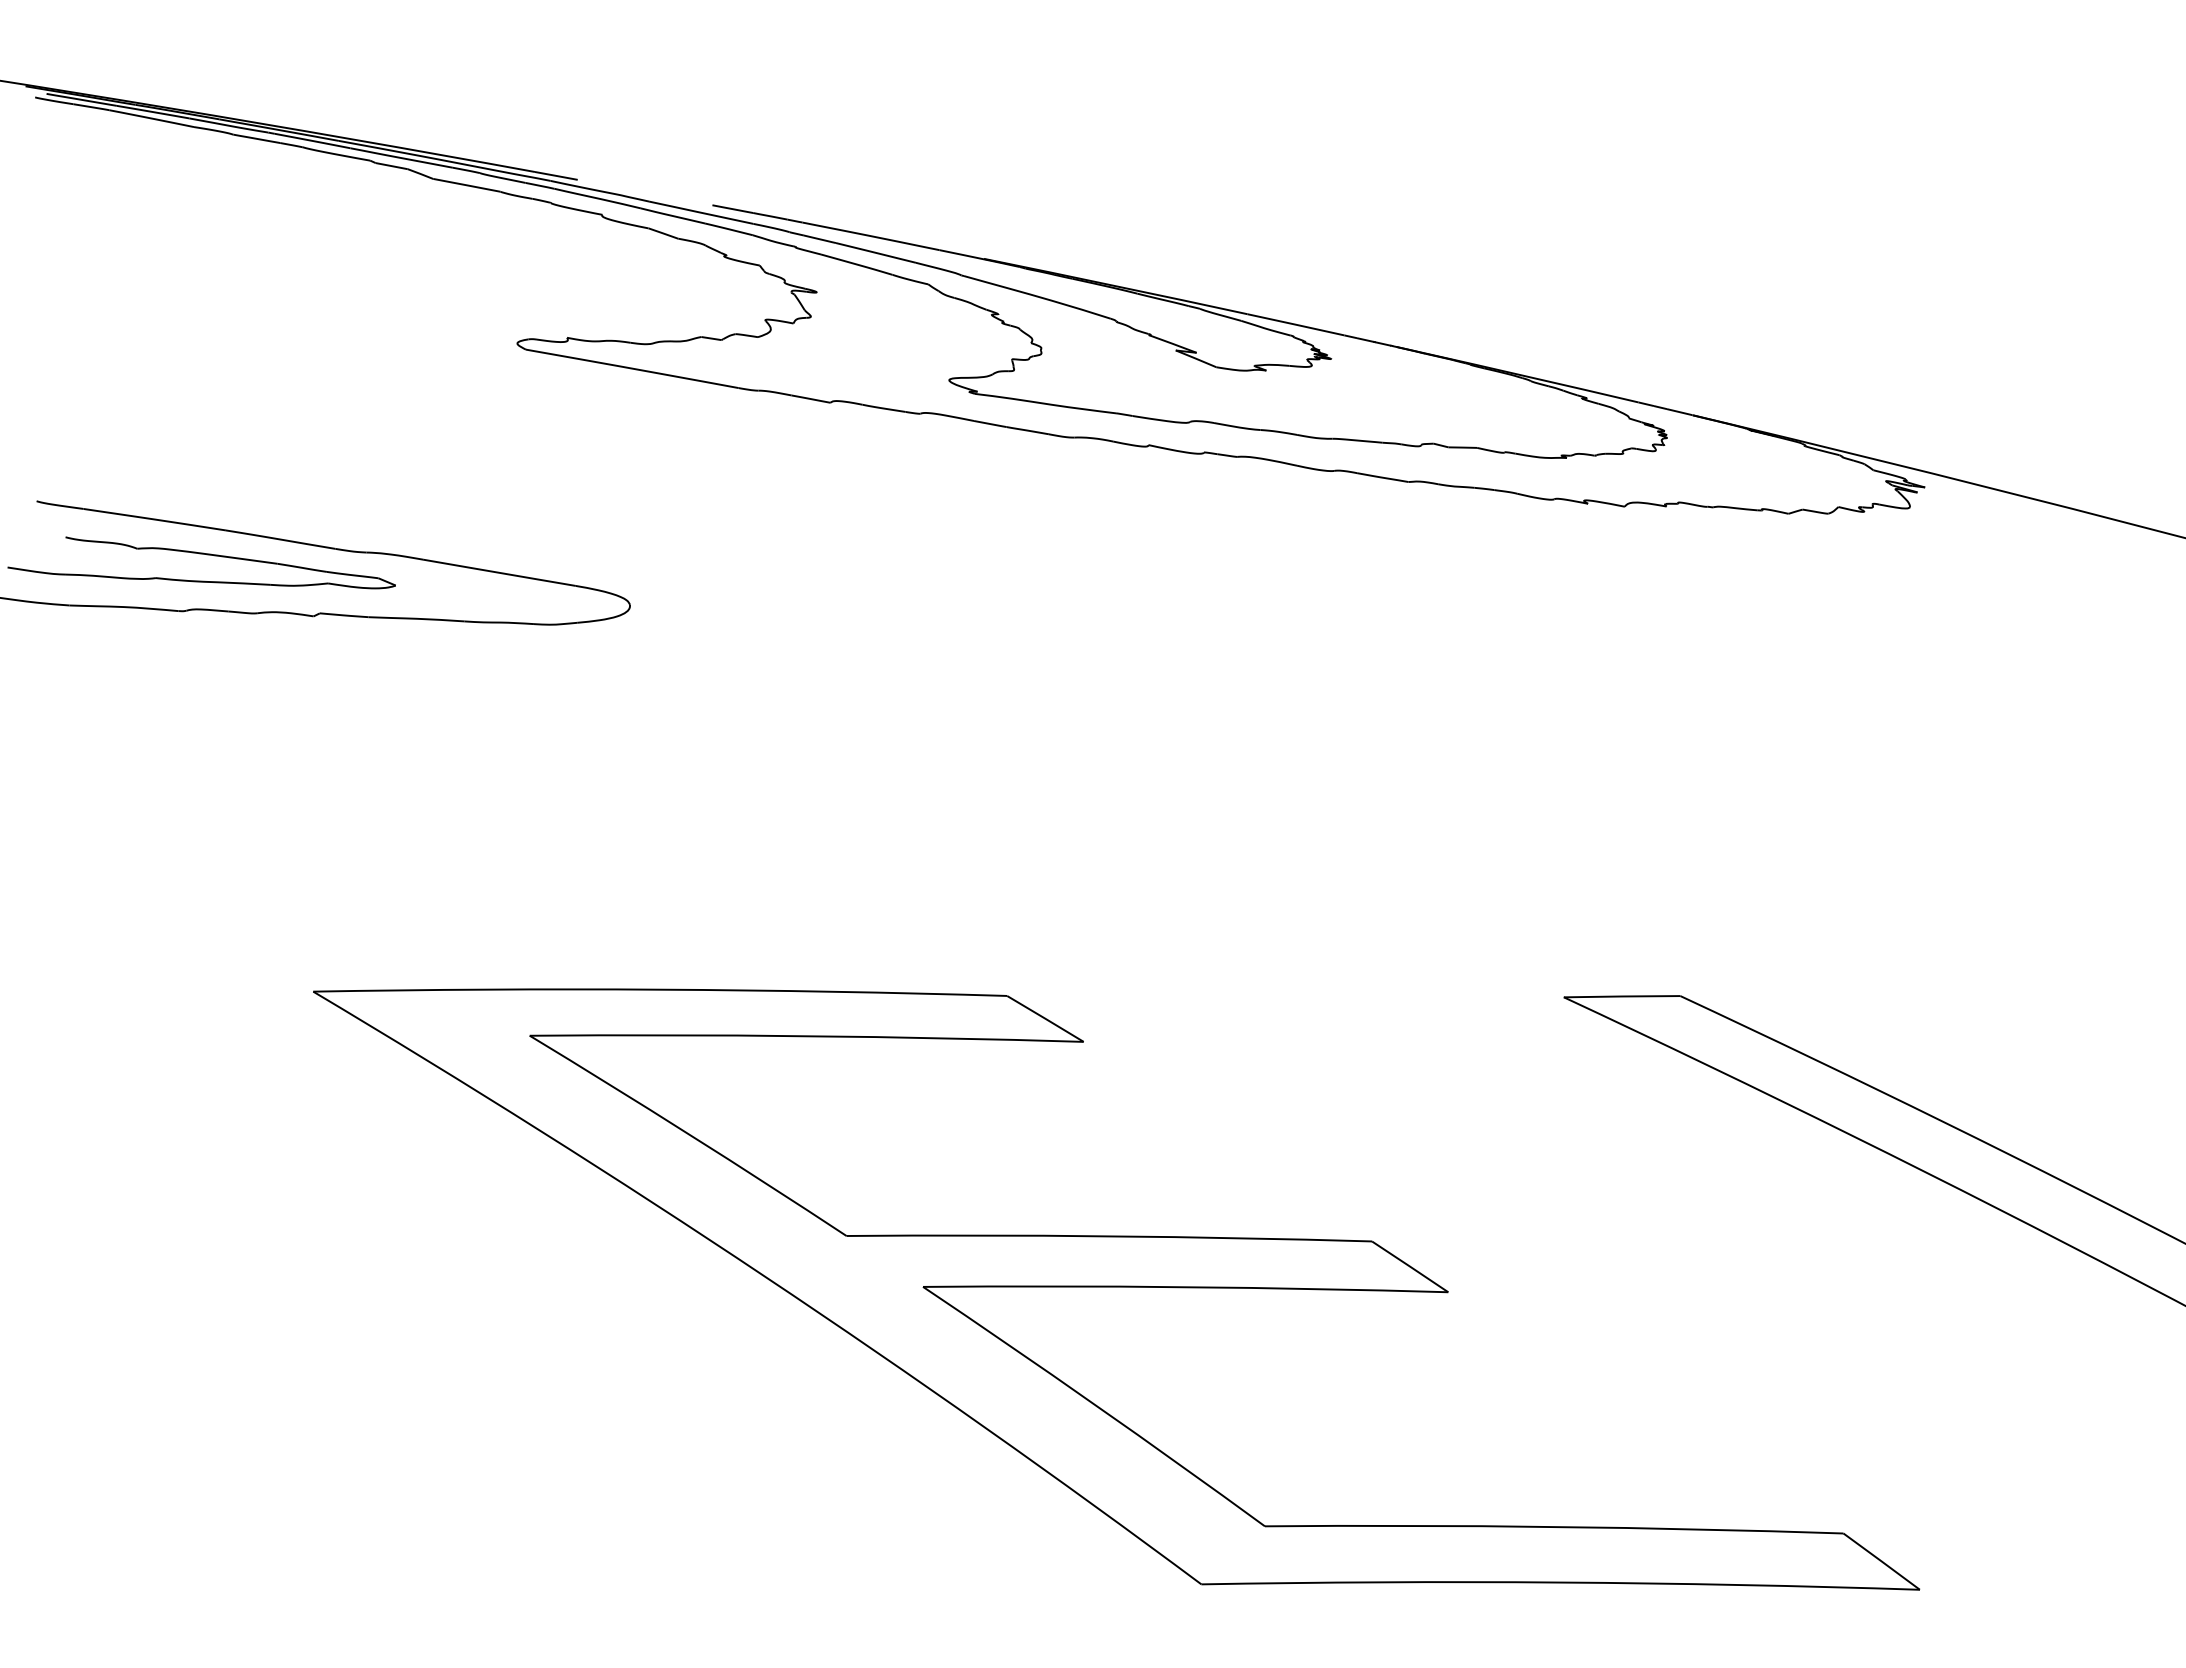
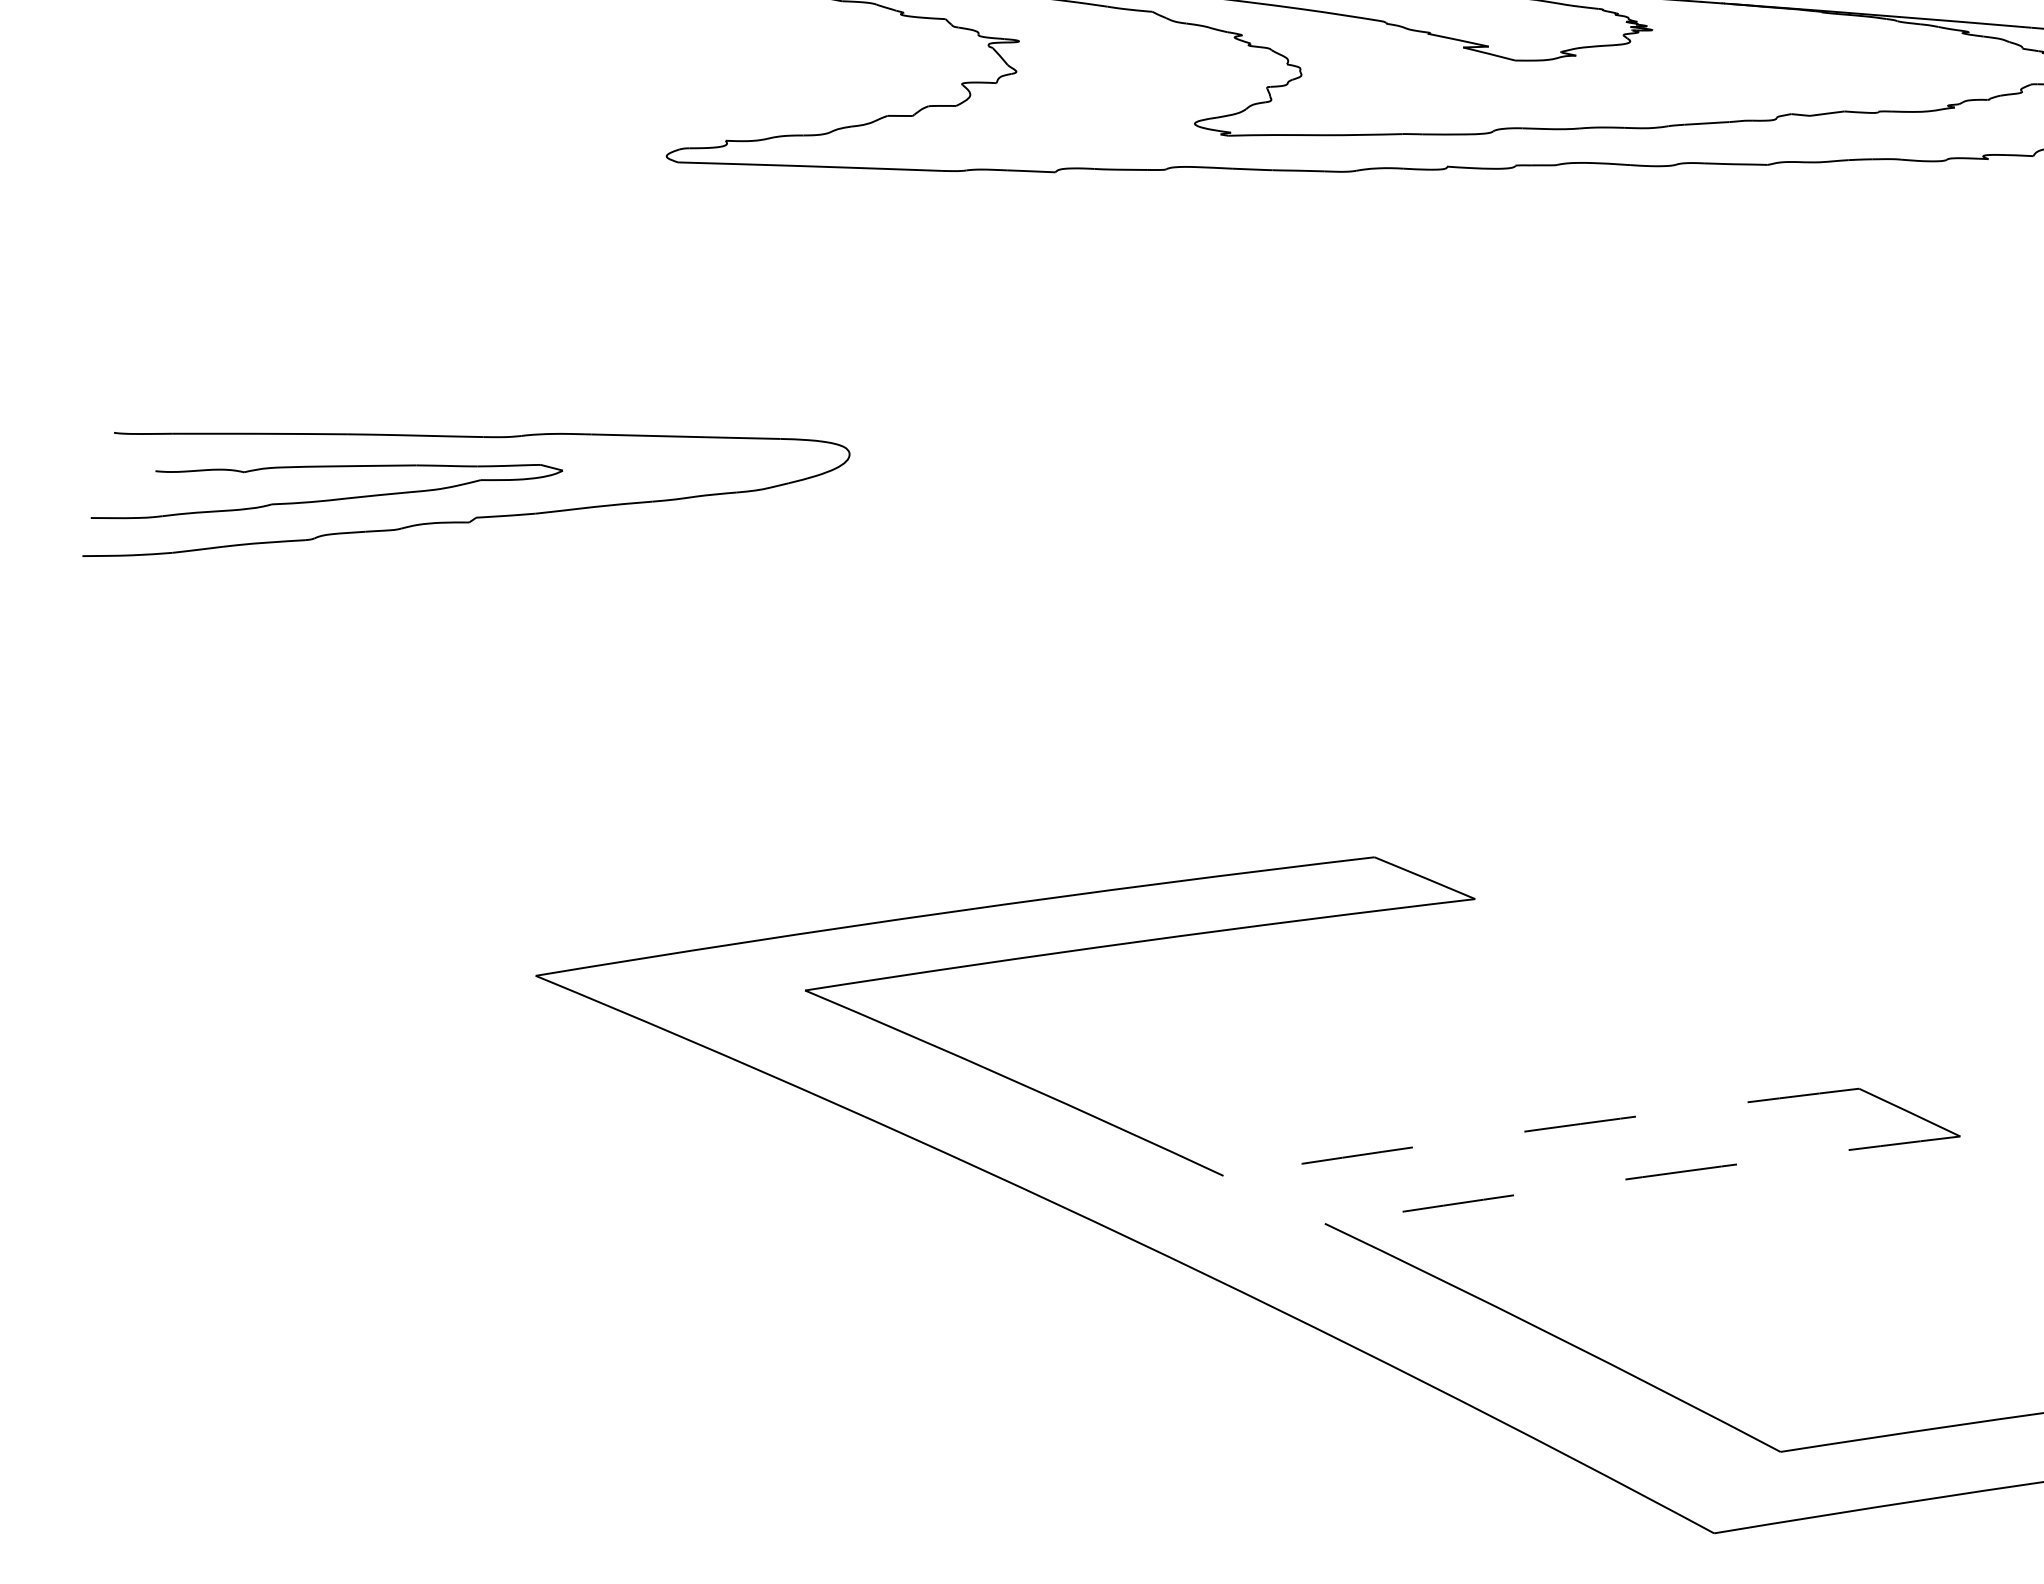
arc: (1109, 1236) -> (1541, 1129), solid -> dashed
arc: (1185, 1287) -> (1642, 1177), solid -> dashed

